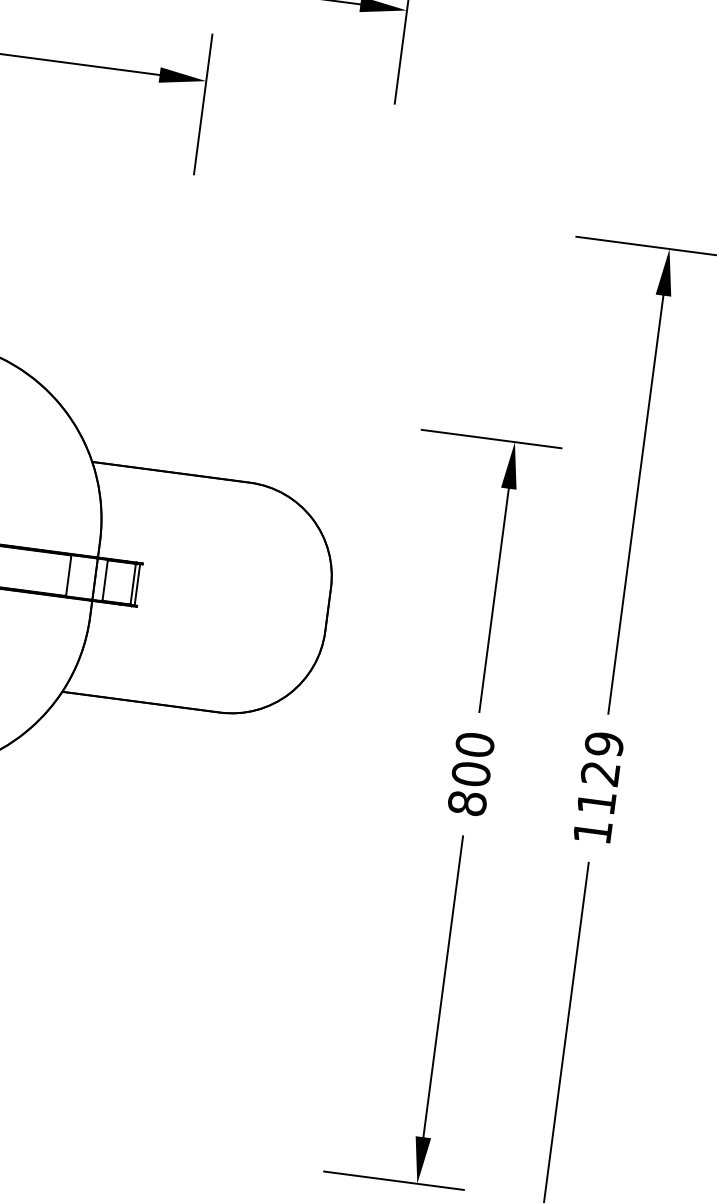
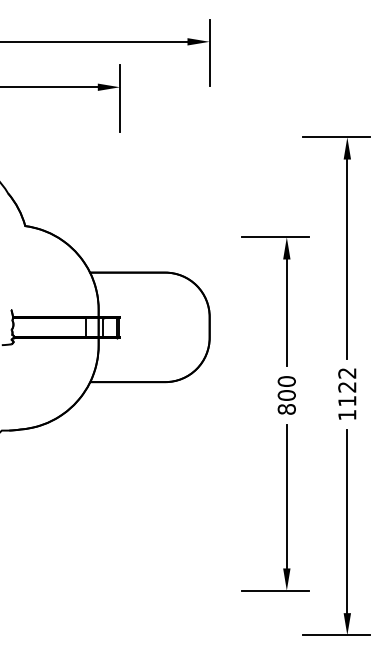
text: (604, 744) -> (347, 373), 1129 -> 1122

